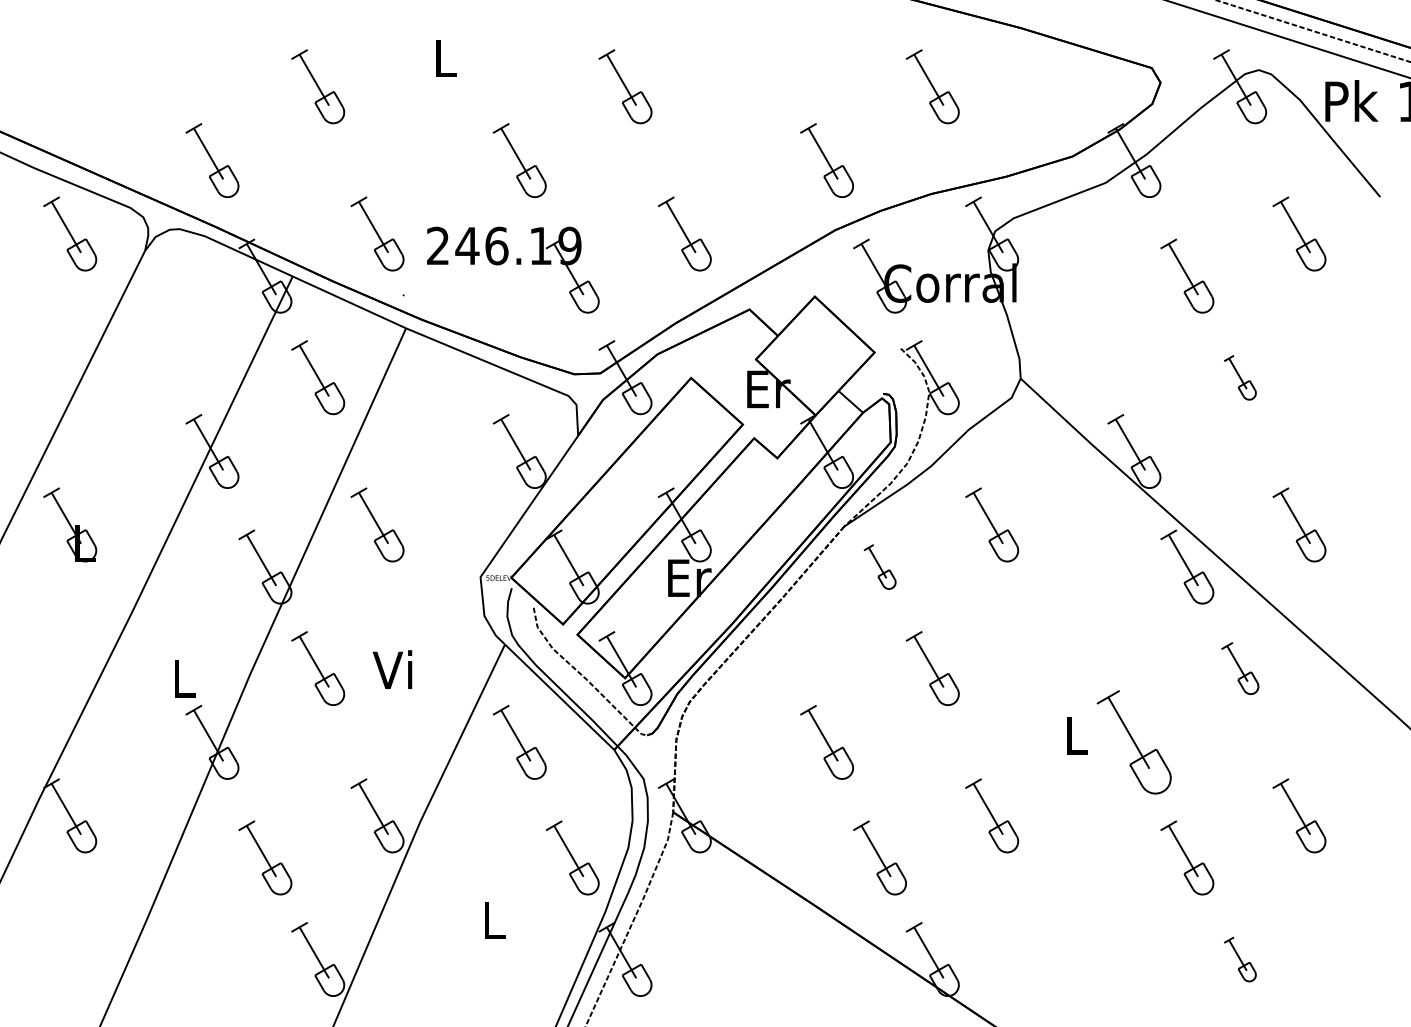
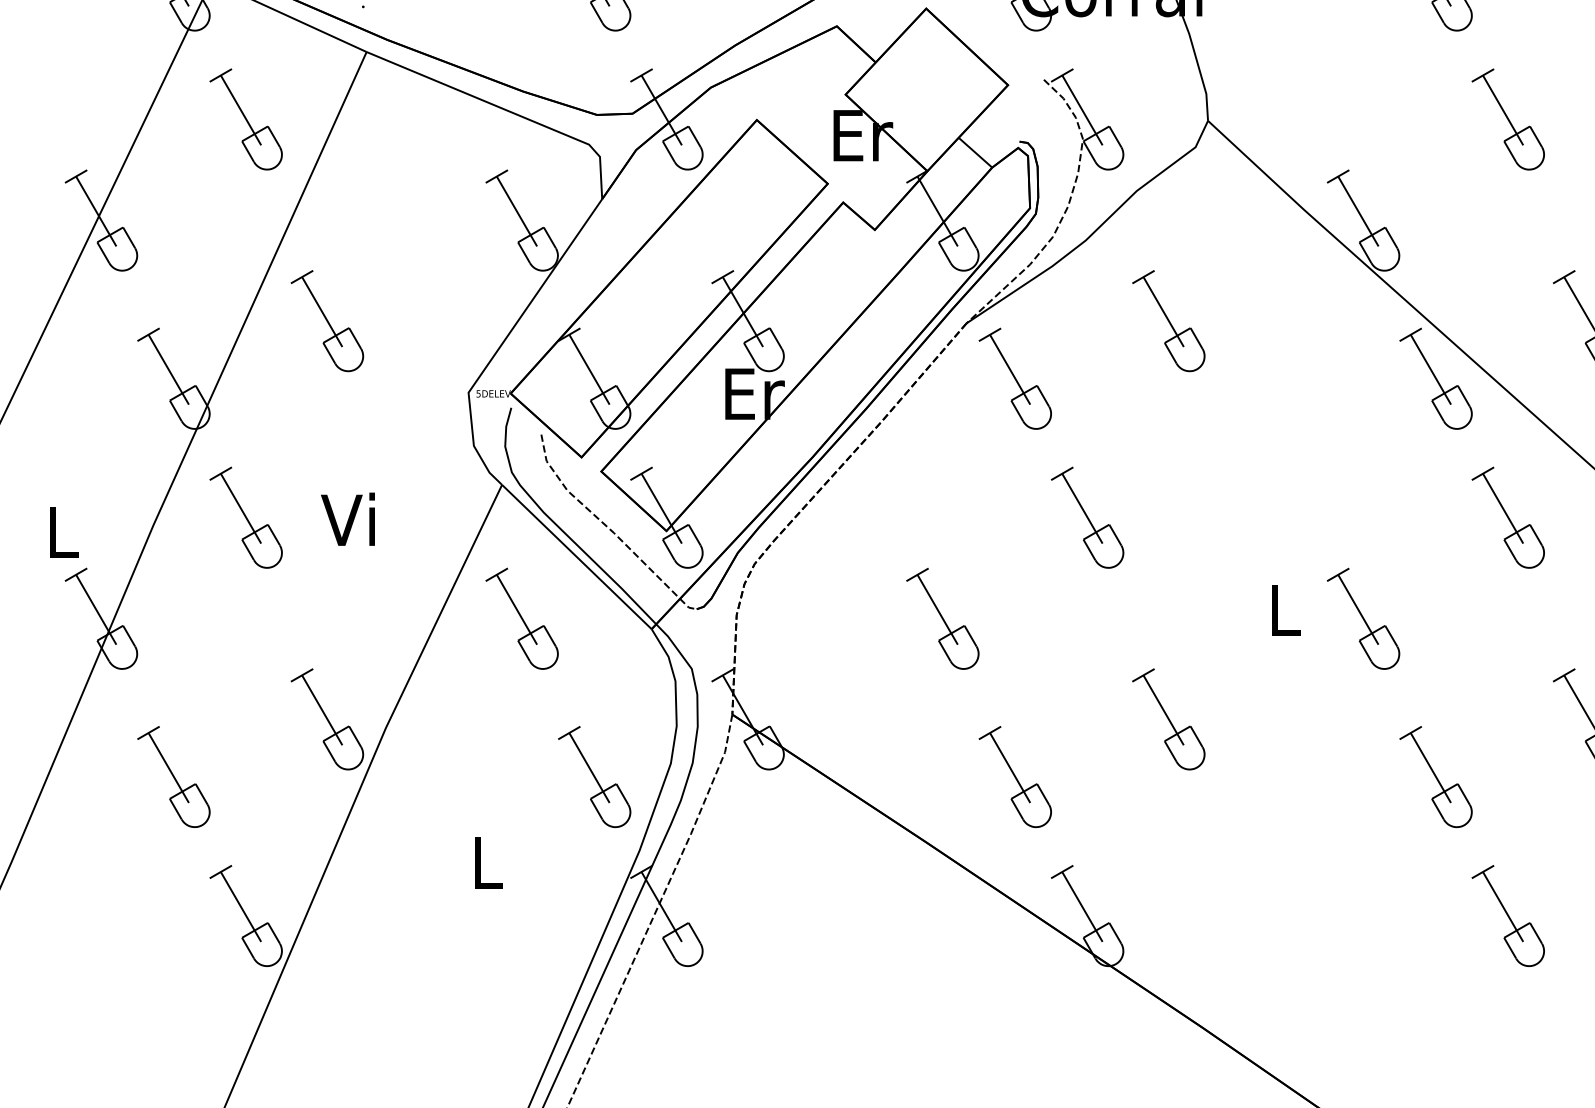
part: (1240, 377) -> (1508, 119), size x1.67
part: (879, 566) -> (1014, 378), size x1.67
part: (1240, 668) -> (1508, 517), size x1.43
part: (1134, 742) -> (1363, 619), size x0.71
part: (1240, 959) -> (1508, 916), size x1.67

